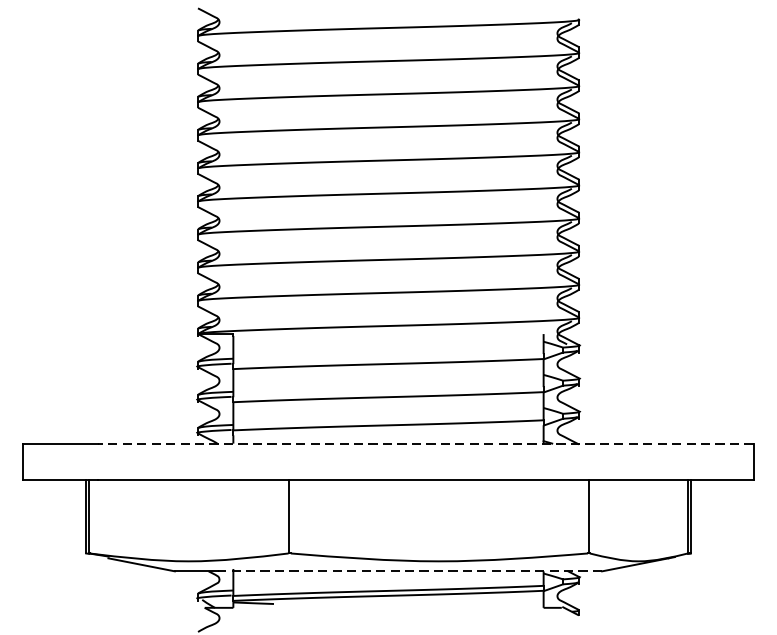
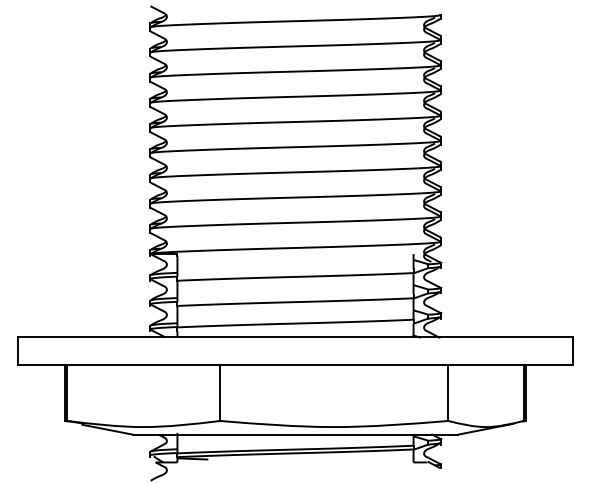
line: (425, 443) -> (323, 337), dashed -> solid
line: (410, 571) -> (312, 434), dashed -> solid

